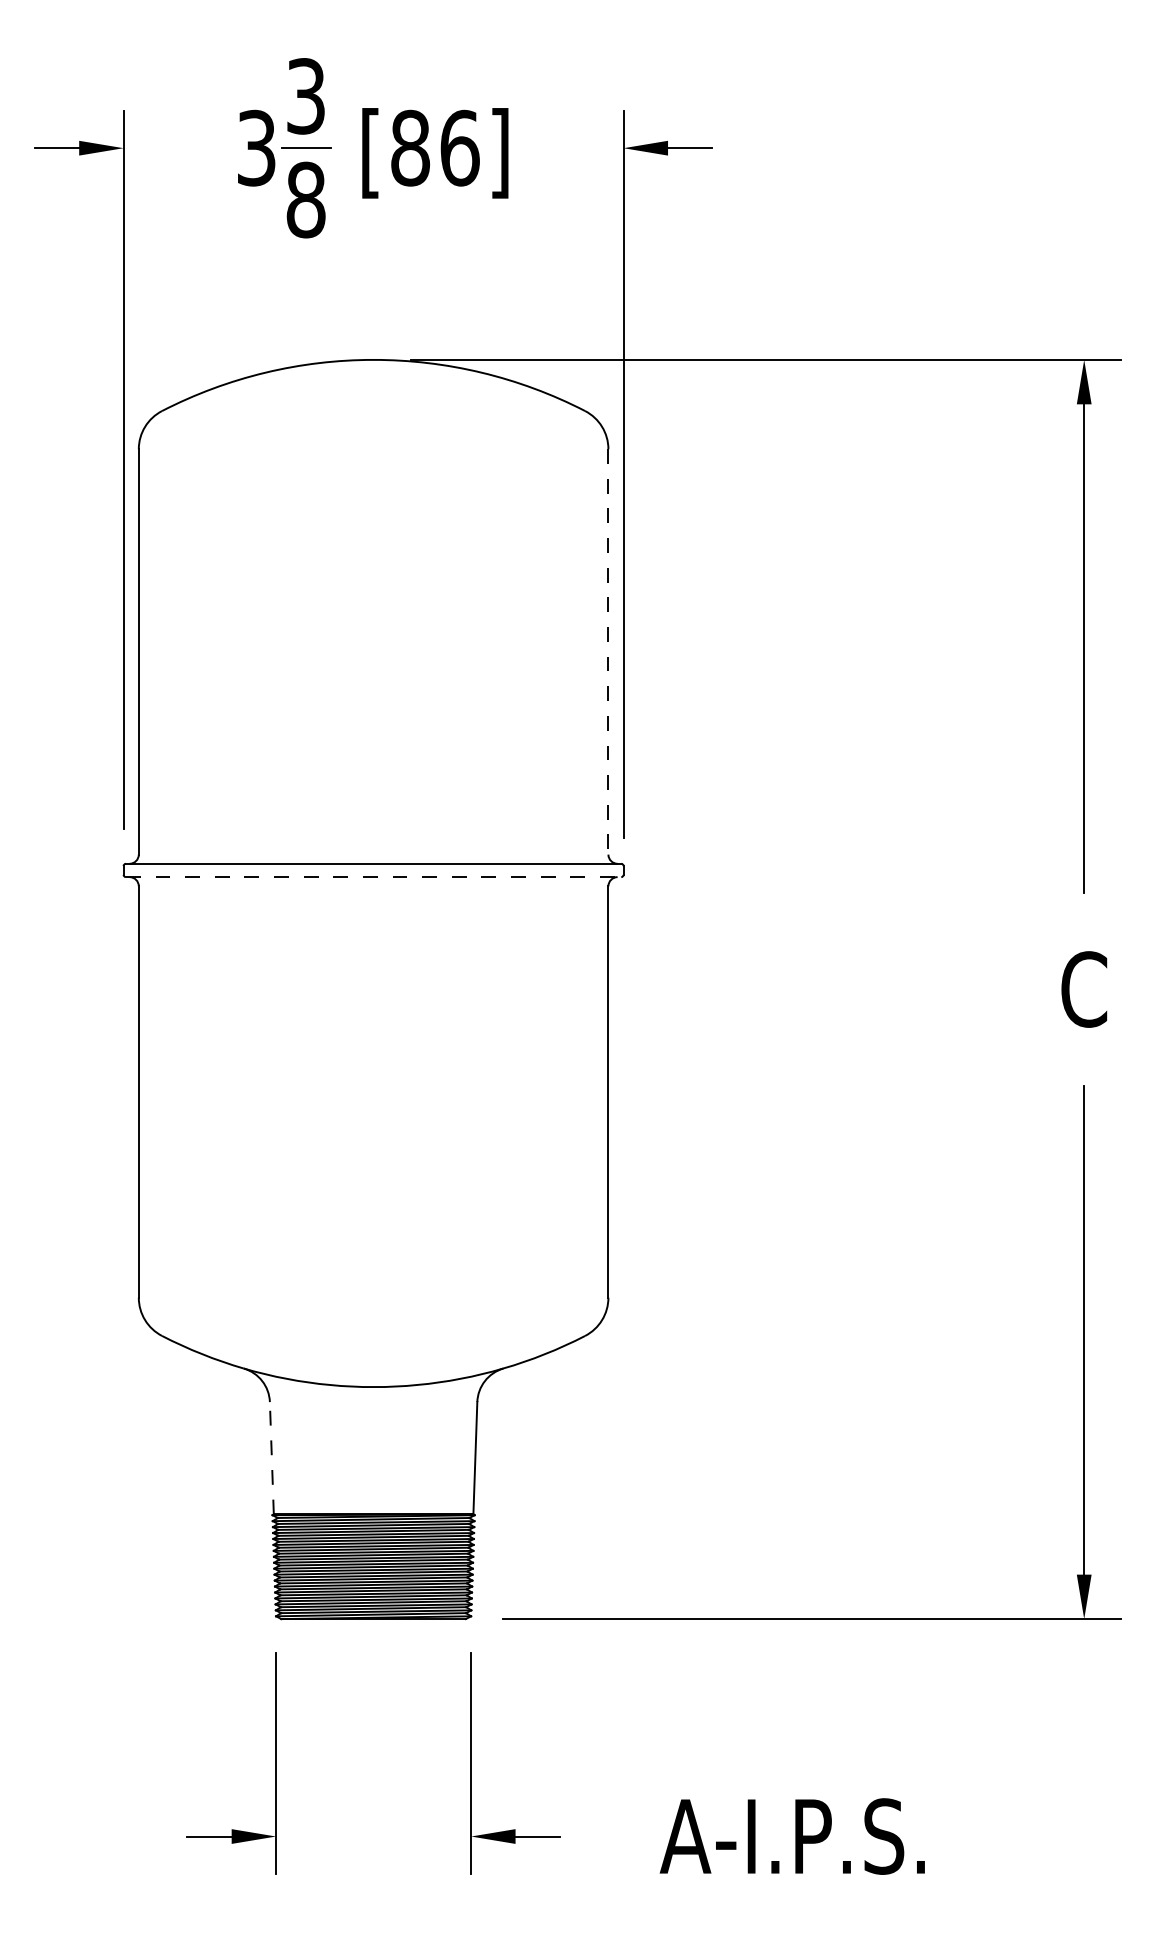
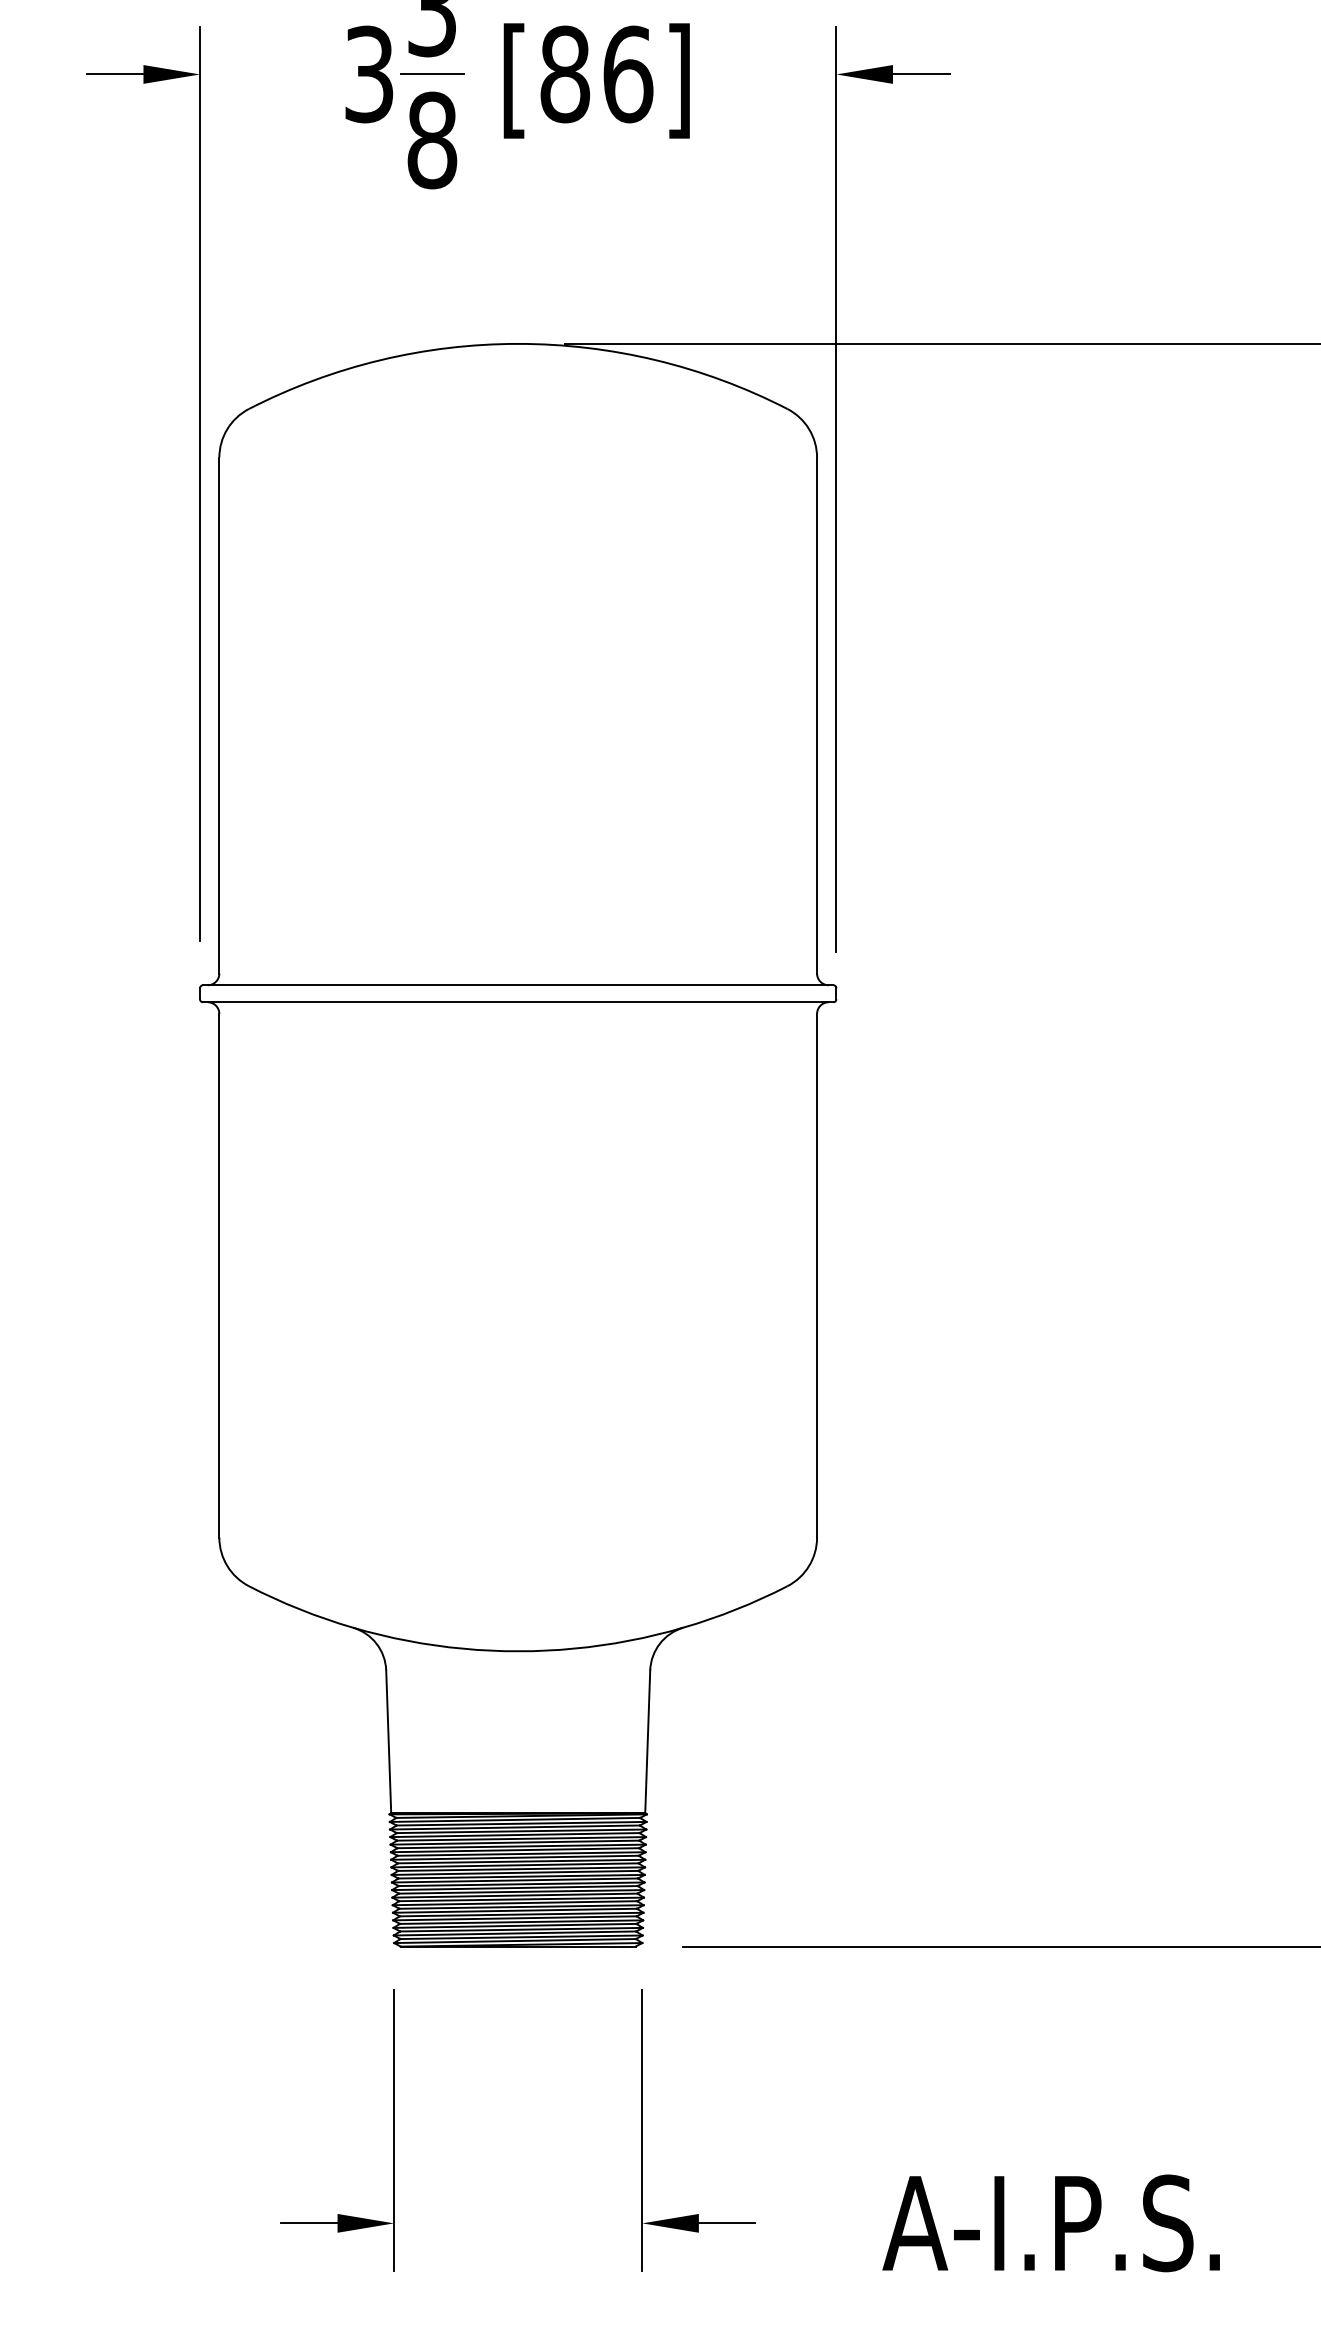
line: (608, 651) -> (817, 715), dashed -> solid
line: (373, 877) -> (518, 1002), dashed -> solid
line: (271, 1457) -> (388, 1740), dashed -> solid

